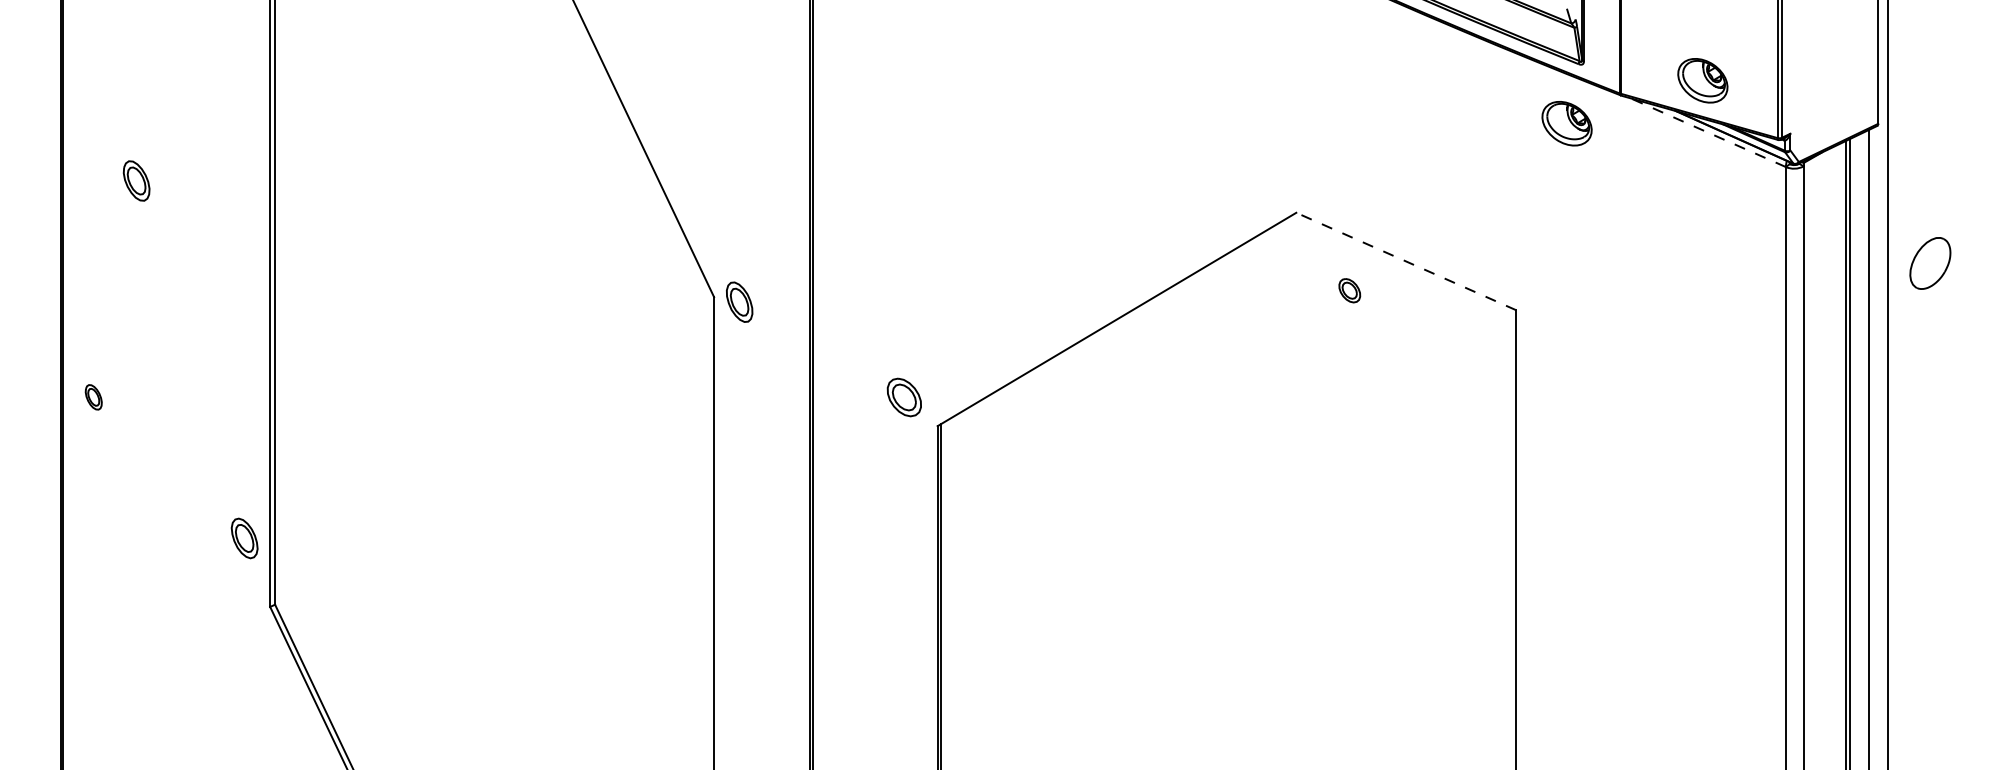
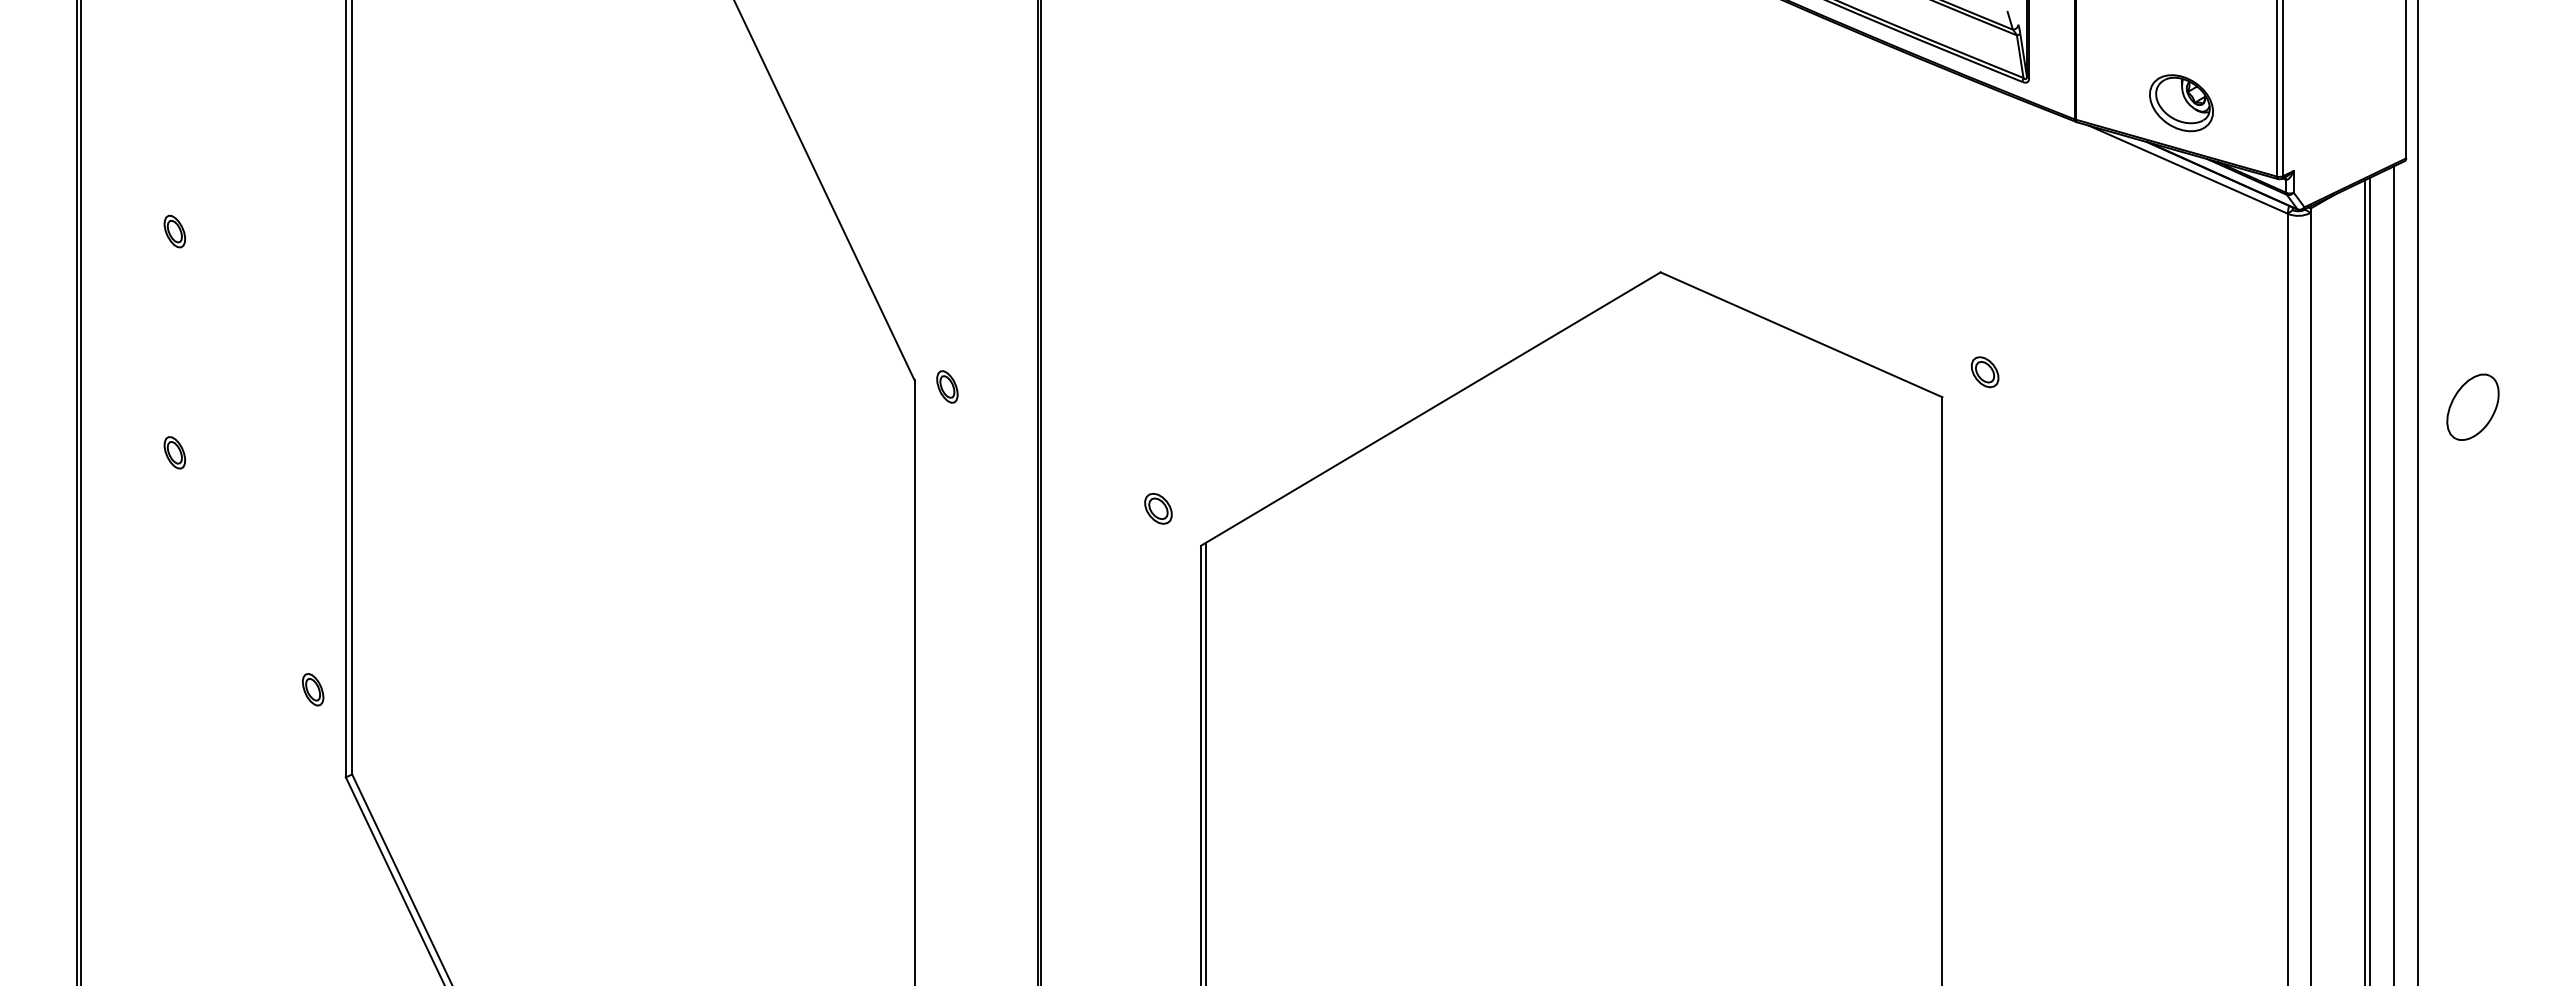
part: (1567, 123) -> (2007, 158), removed
line: (1708, 132) -> (2188, 169), dashed -> solid
part: (136, 180) -> (174, 231), size x0.62
line: (1406, 261) -> (1801, 334), dashed -> solid
part: (1930, 262) -> (2472, 406), moved
part: (1349, 290) -> (1984, 372), moved
part: (739, 301) -> (947, 386), size x0.62
part: (93, 397) -> (174, 452), moved
part: (904, 397) -> (1158, 508), size x0.62
part: (244, 538) -> (312, 689), size x0.62

